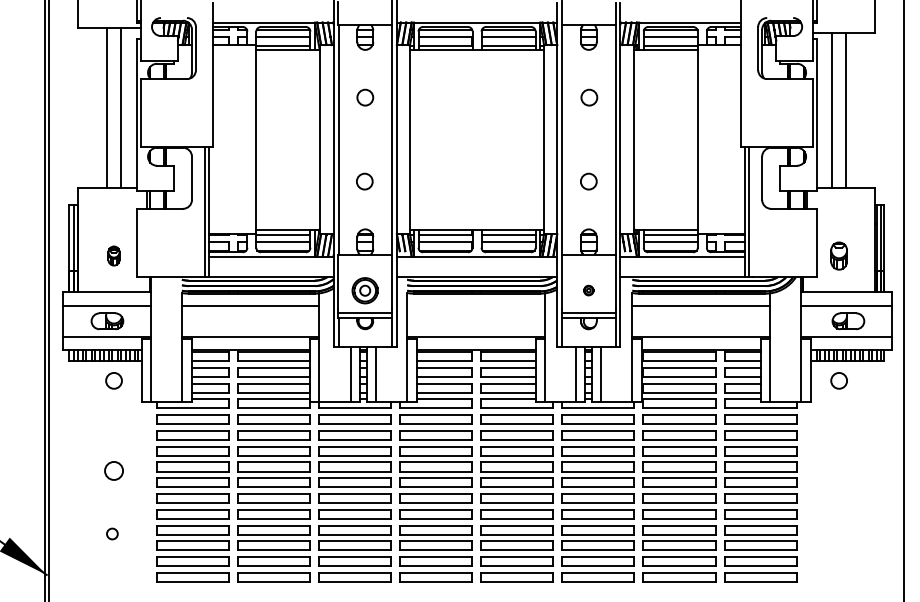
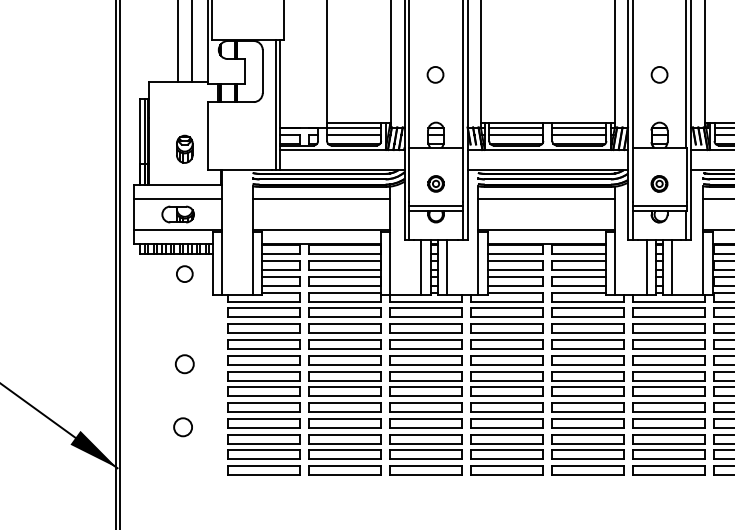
part: (113, 255) -> (184, 148), size x1.43
part: (365, 290) -> (436, 183), size x0.62
part: (588, 290) -> (659, 183), size x1.67
line: (475, 305) -> (546, 198), added
circle: (112, 533) -> (183, 426), size x1.67

